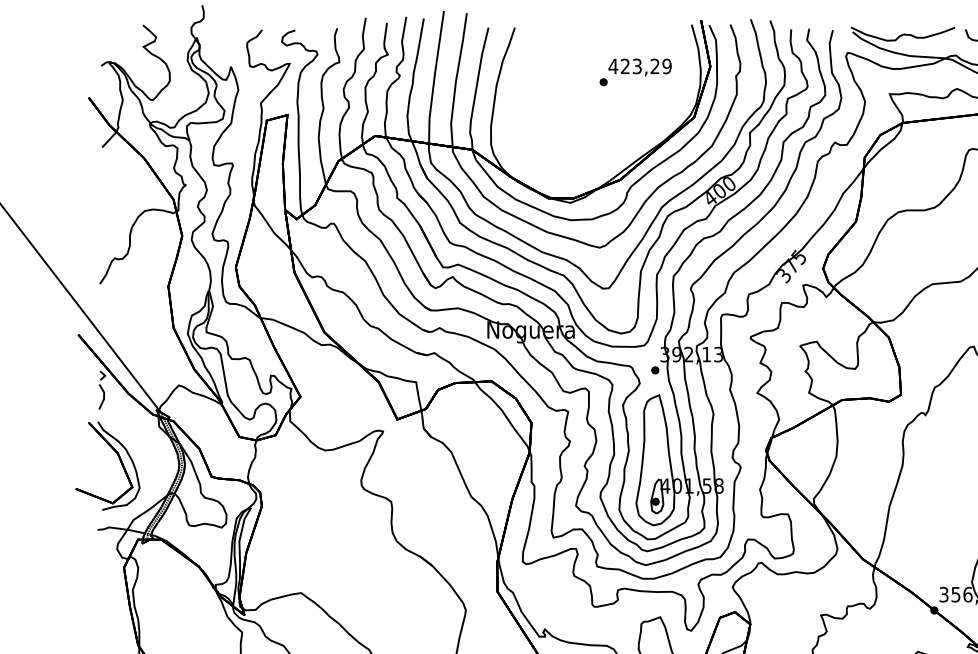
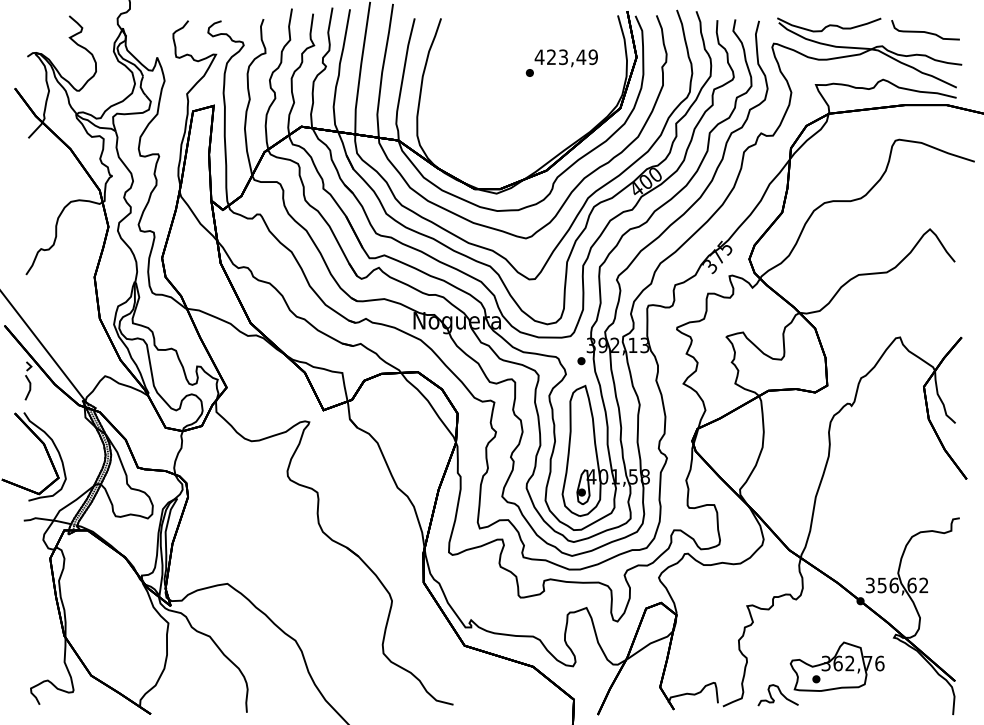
text: (655, 65) -> (581, 56), 423,29 -> 423,49

